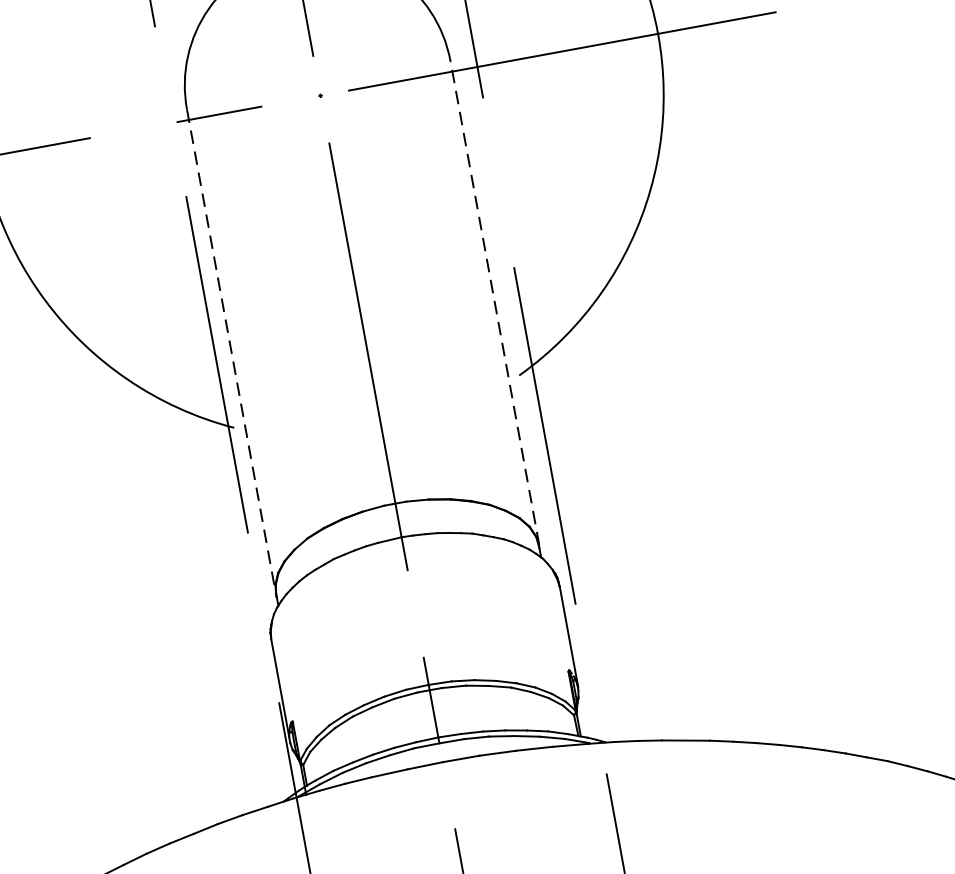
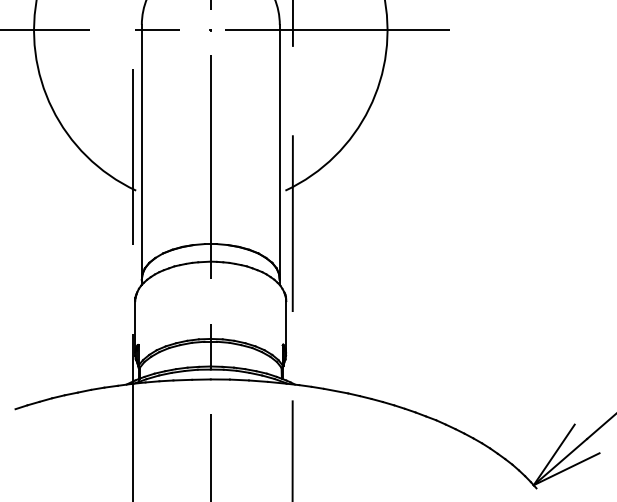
line: (494, 302) -> (279, 151), dashed -> solid
line: (230, 351) -> (141, 151), dashed -> solid

